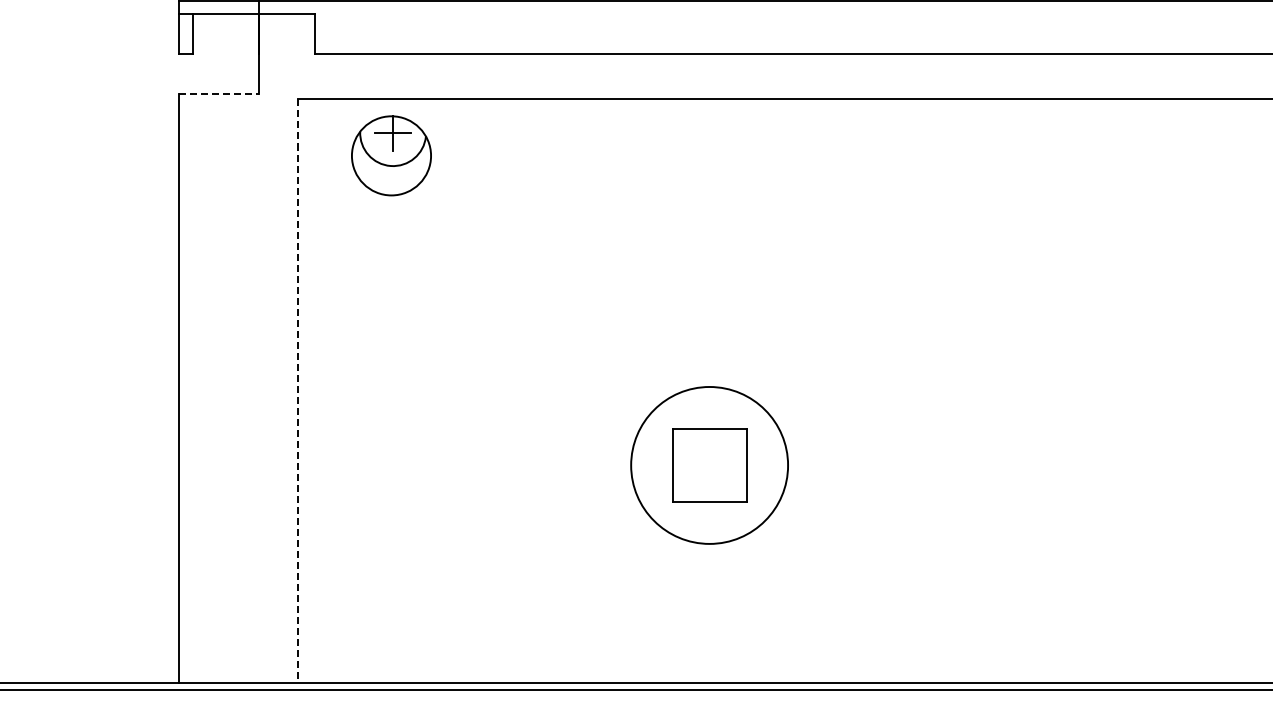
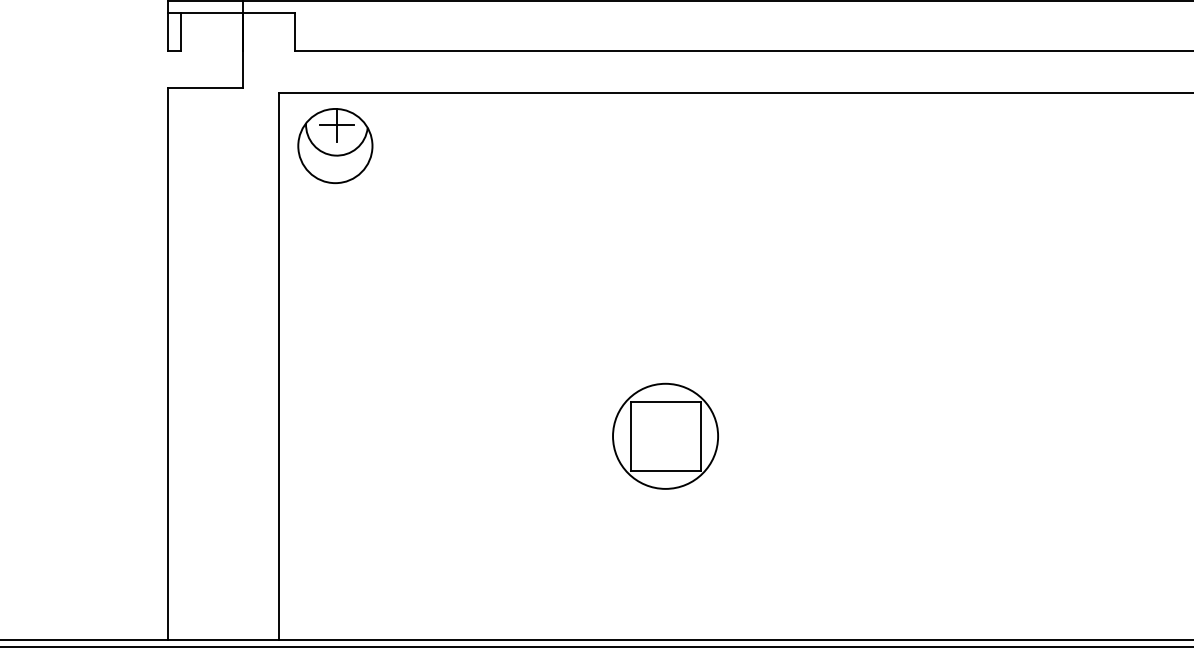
line: (219, 93) -> (205, 87), dashed -> solid
part: (391, 155) -> (335, 145), moved
line: (297, 391) -> (279, 367), dashed -> solid
circle: (709, 465) -> (665, 436), size x0.71

